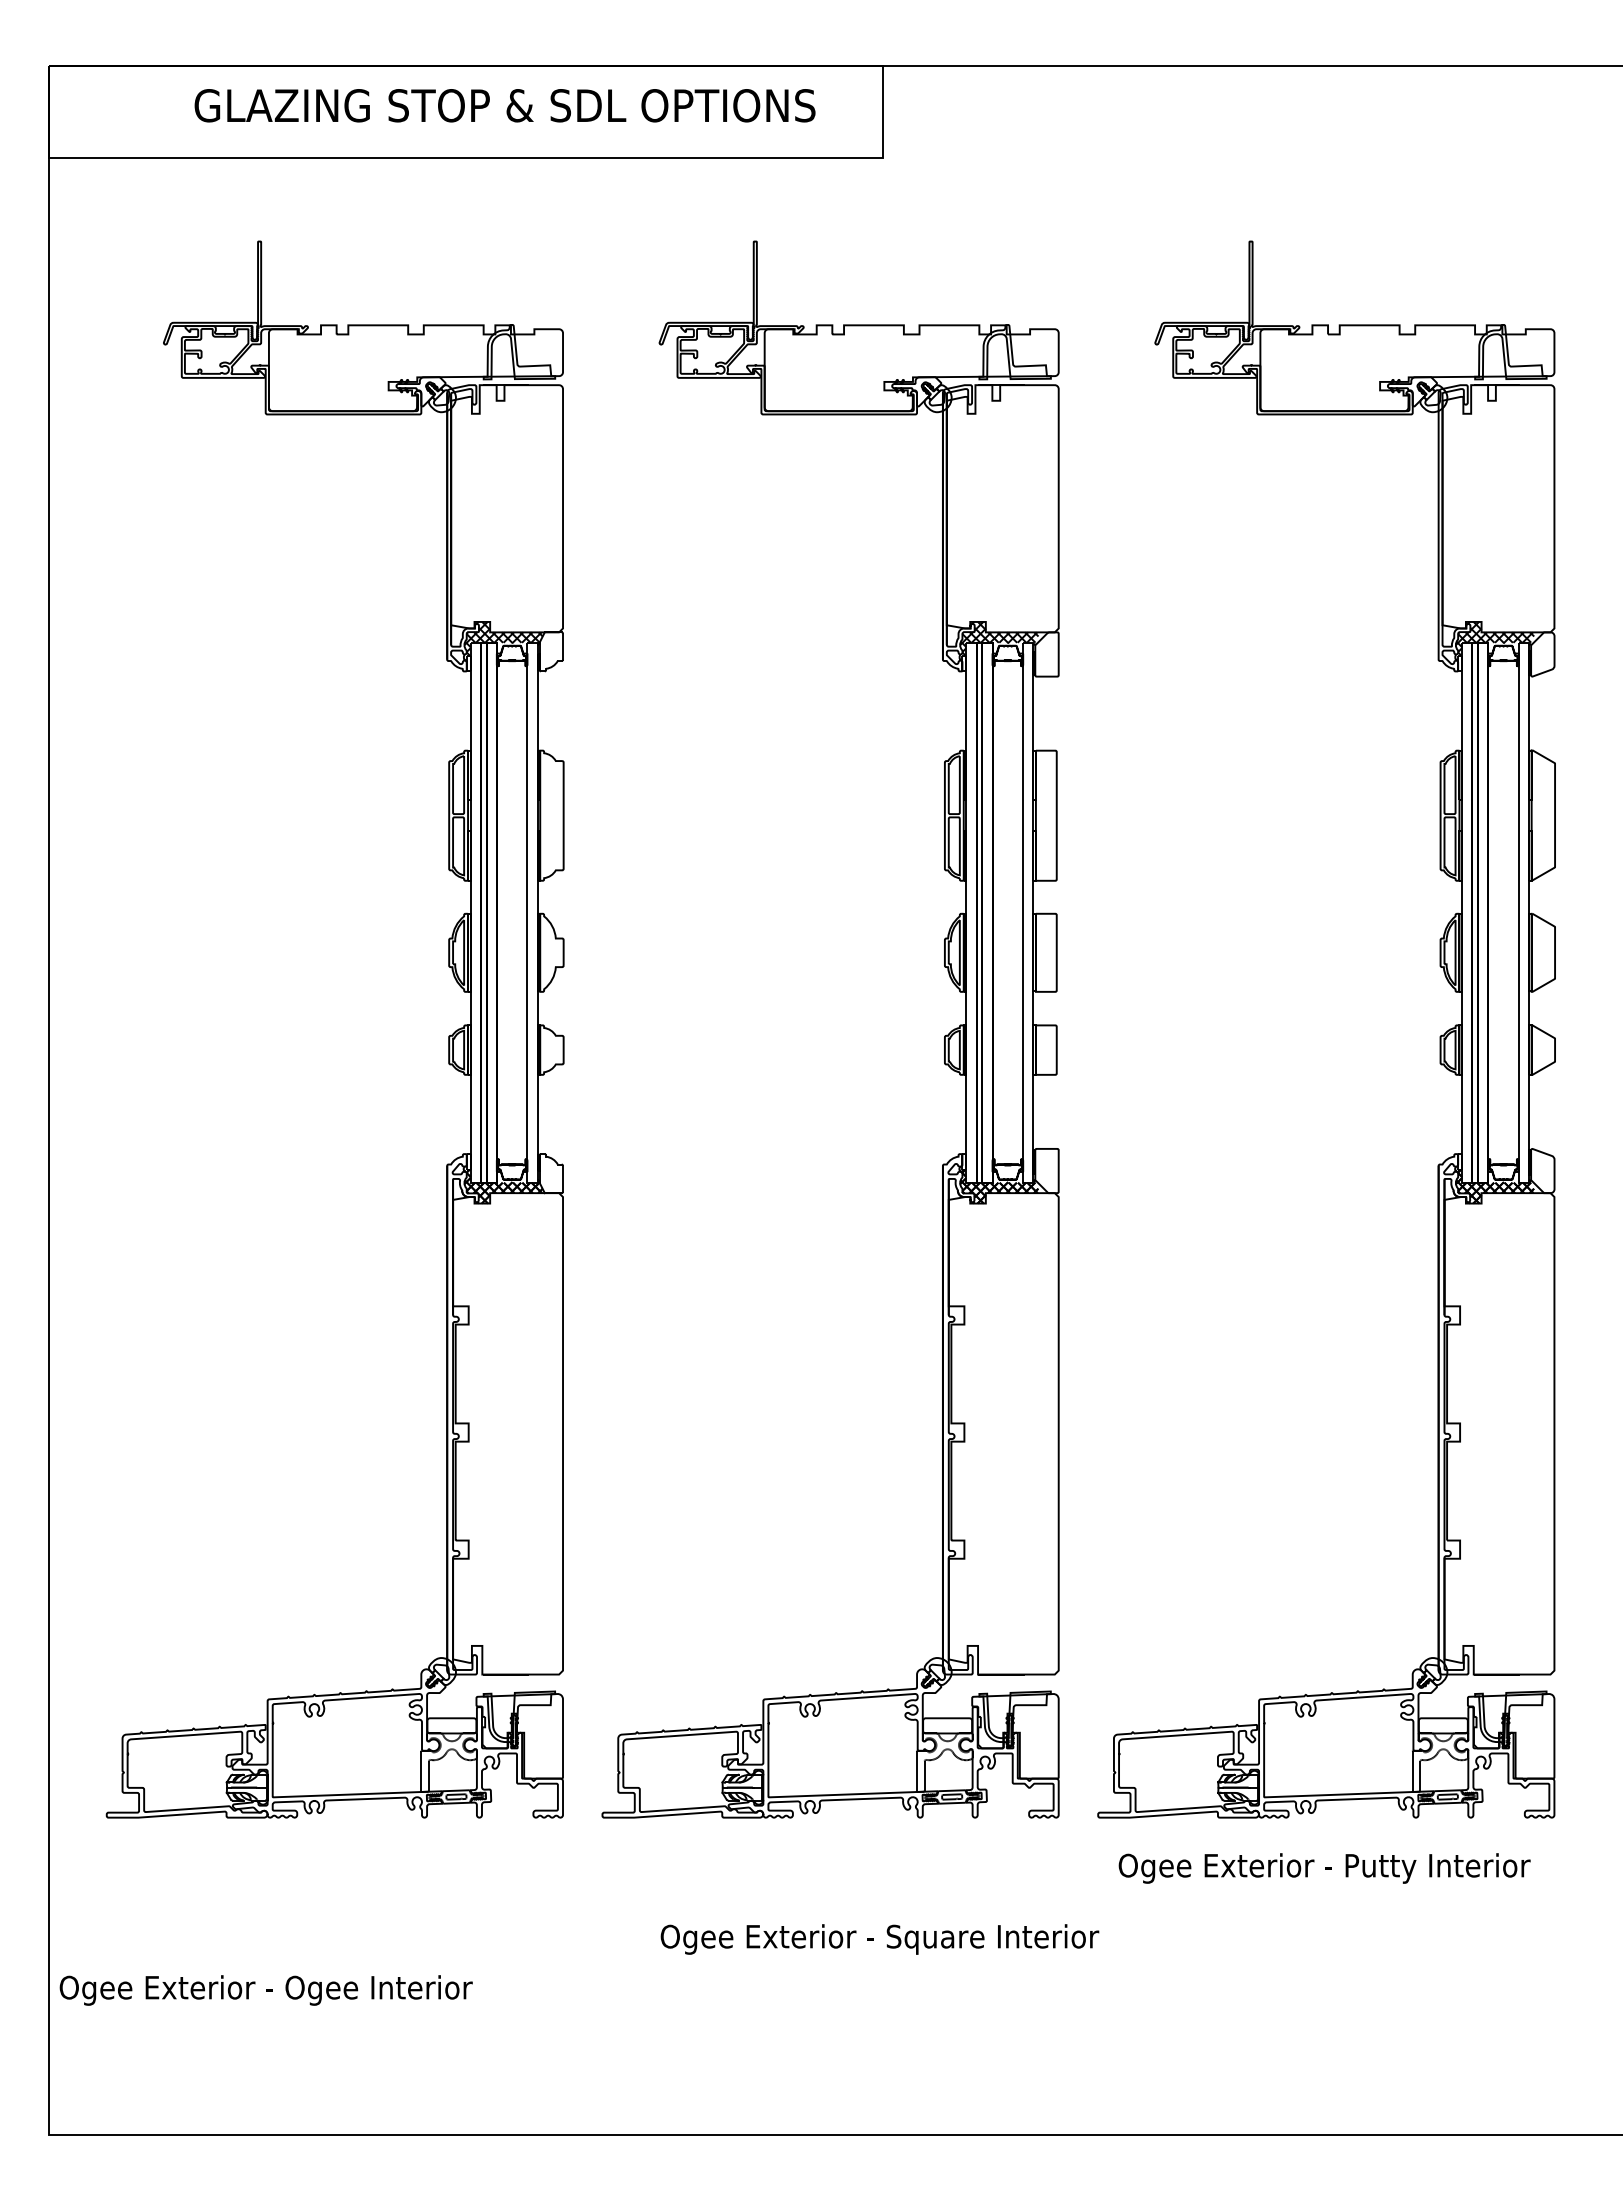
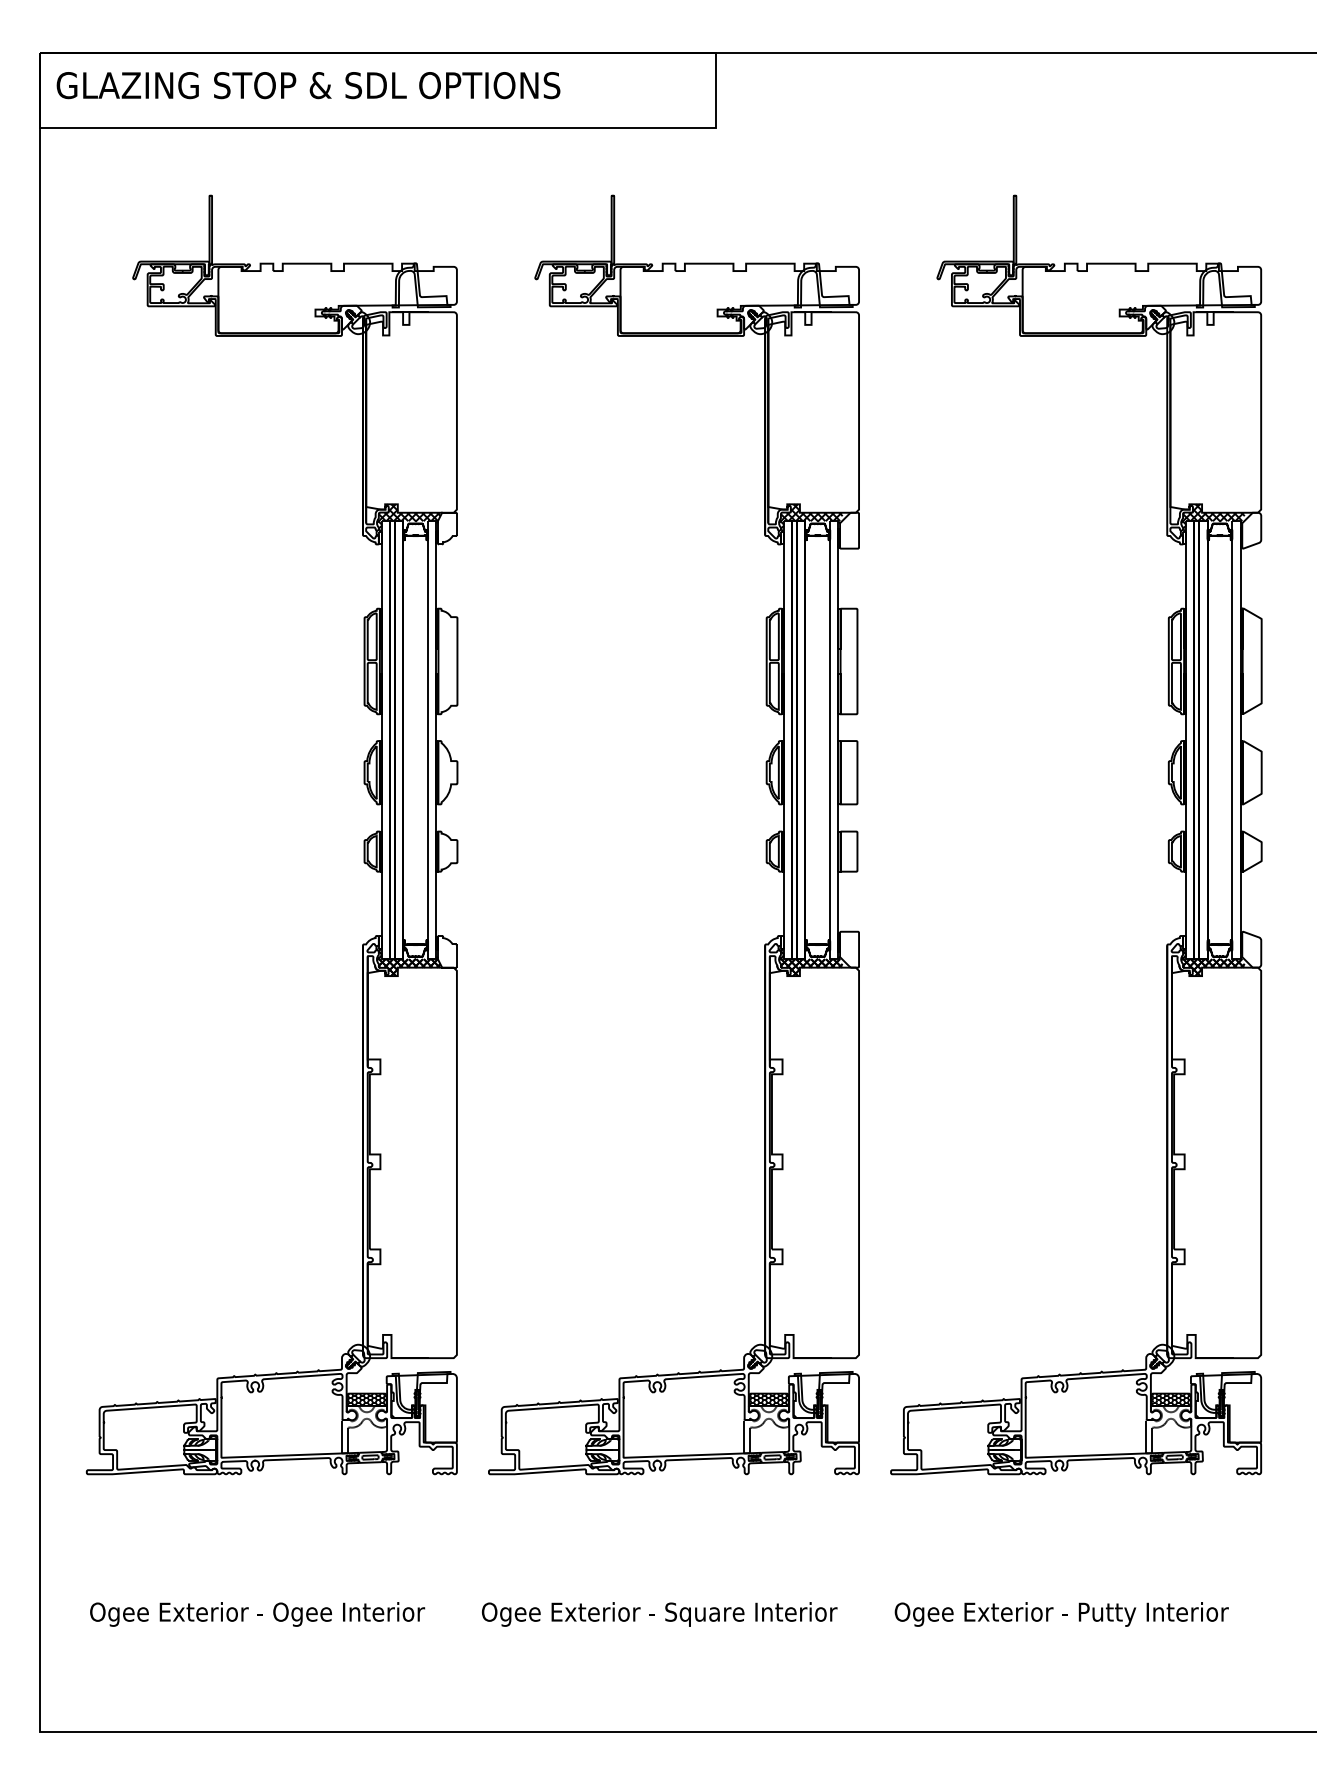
text: (504, 105) -> (308, 85), moved
hatch: (451, 1725) -> (366, 1399), added
hatch: (947, 1725) -> (768, 1399), added
hatch: (1442, 1725) -> (1170, 1399), added
text: (1324, 1868) -> (1061, 1614), moved
text: (879, 1939) -> (659, 1614), moved
text: (265, 1990) -> (256, 1614), moved

